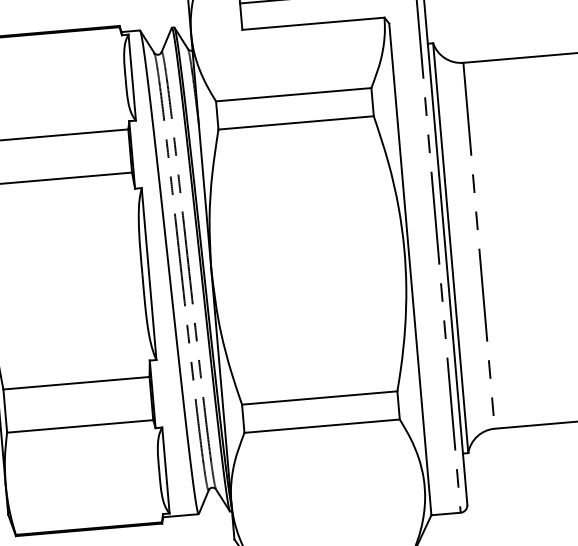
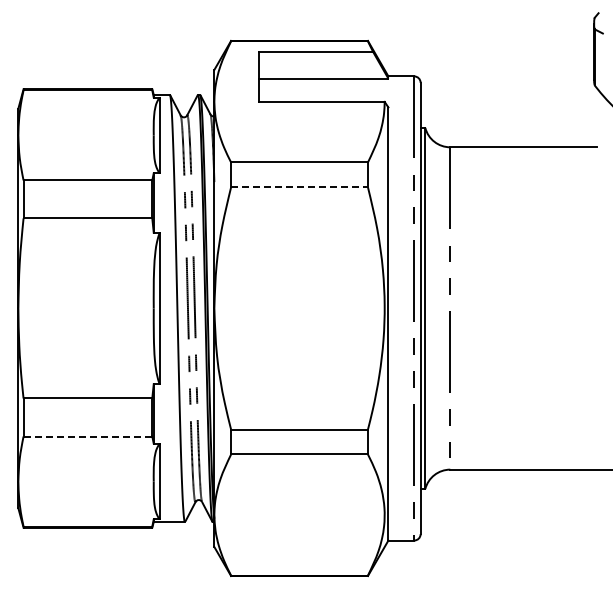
line: (297, 123) -> (300, 187), solid -> dashed
line: (79, 426) -> (87, 436), solid -> dashed

